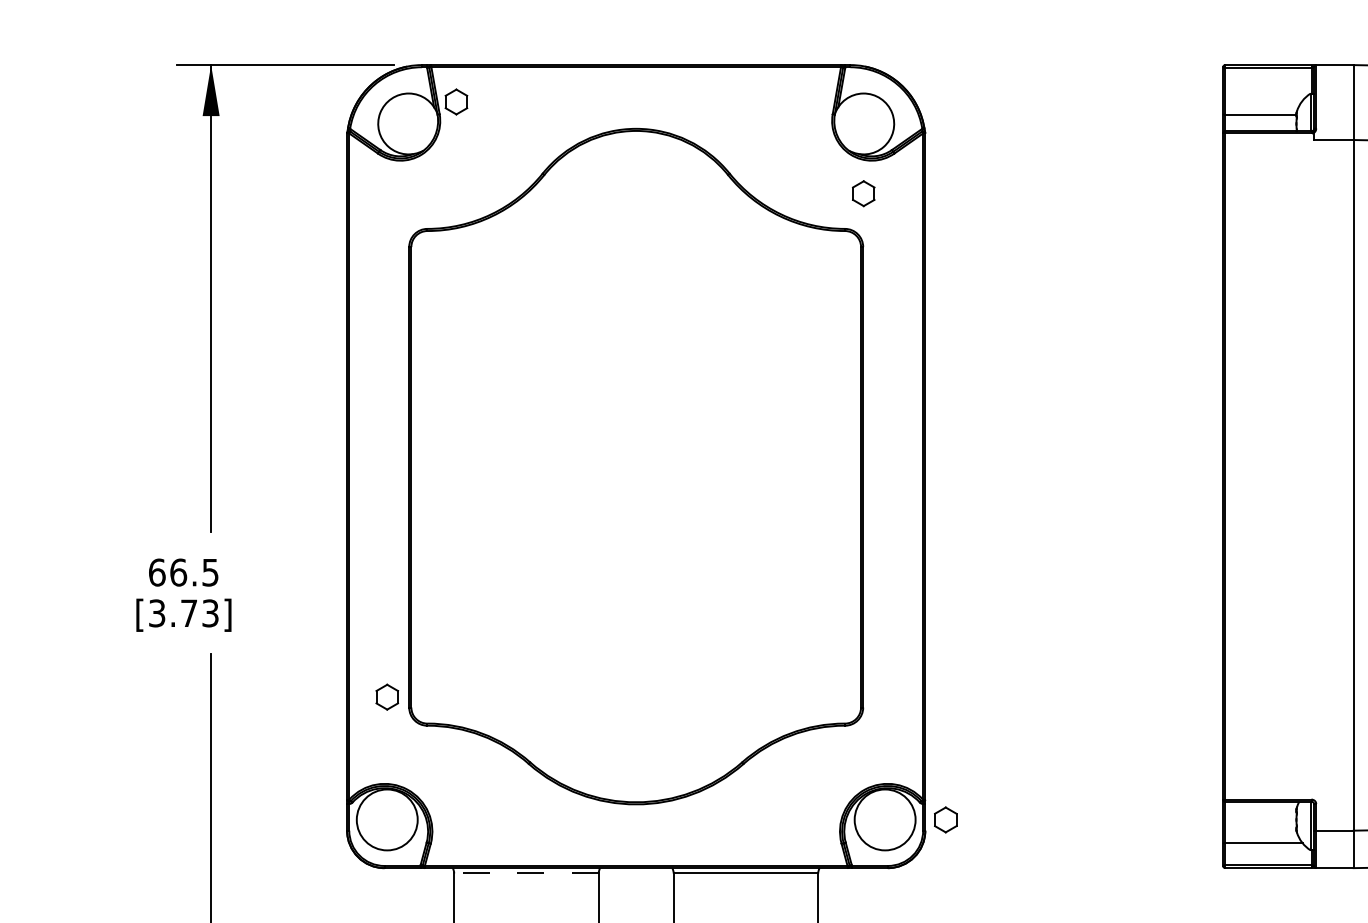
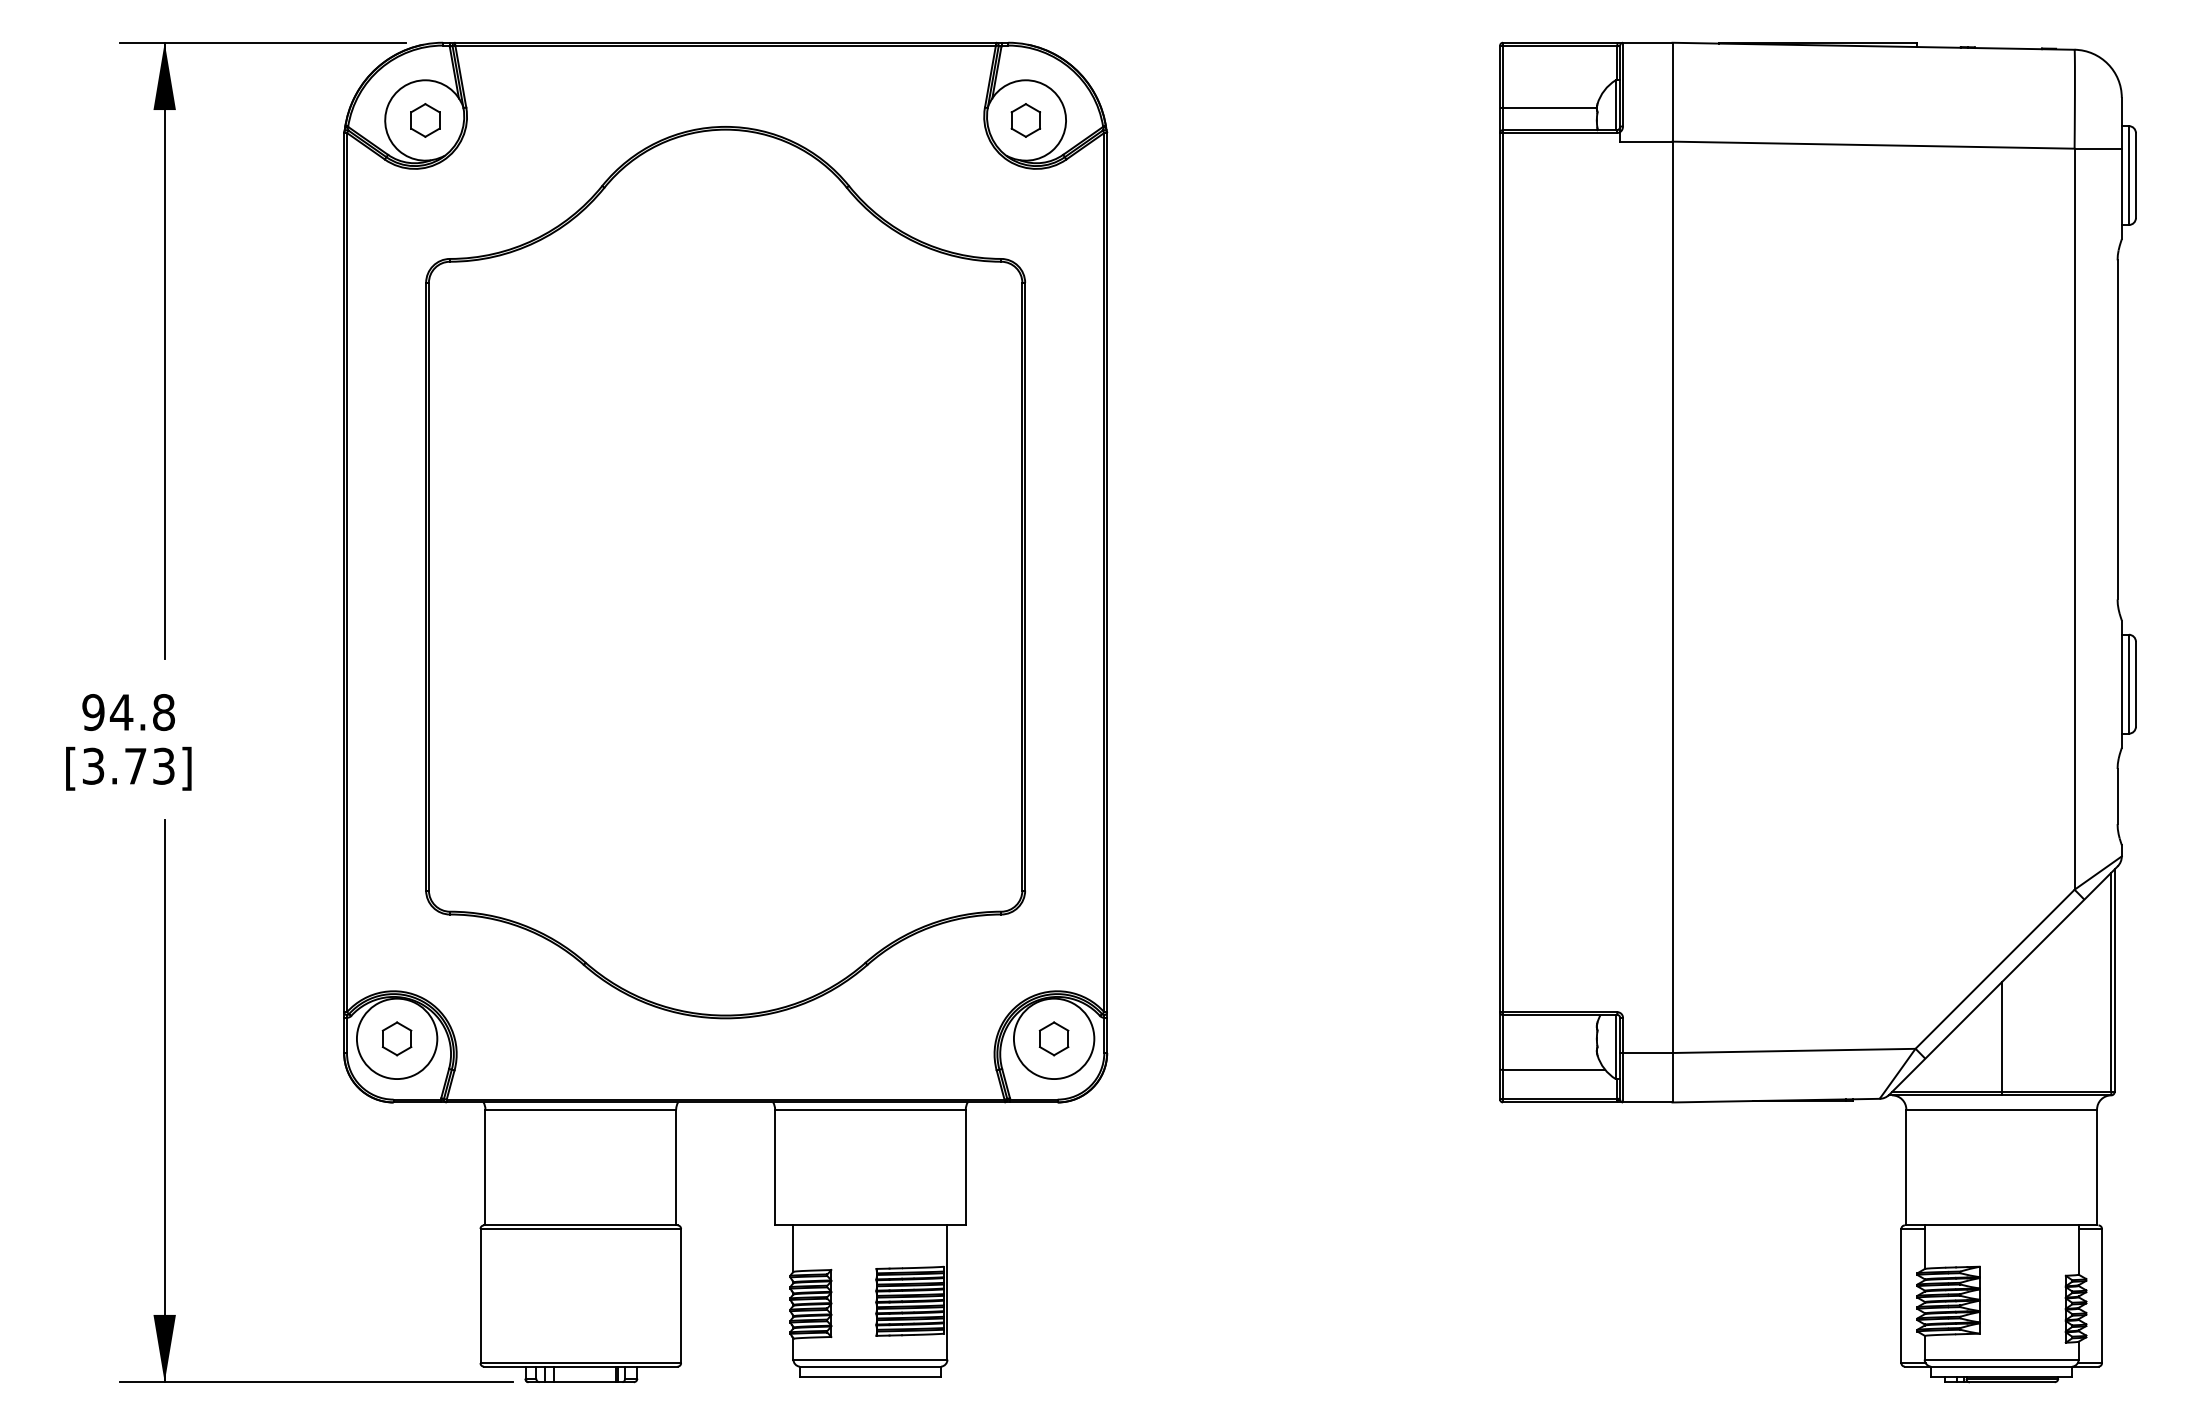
part: (456, 102) -> (425, 120), moved
part: (863, 193) -> (1025, 120), moved
text: (183, 572) -> (128, 712), 66.5 -> 94.8
part: (386, 696) -> (396, 1038), moved
part: (945, 819) -> (1053, 1038), moved
line: (526, 873) -> (580, 1109), dashed -> solid

